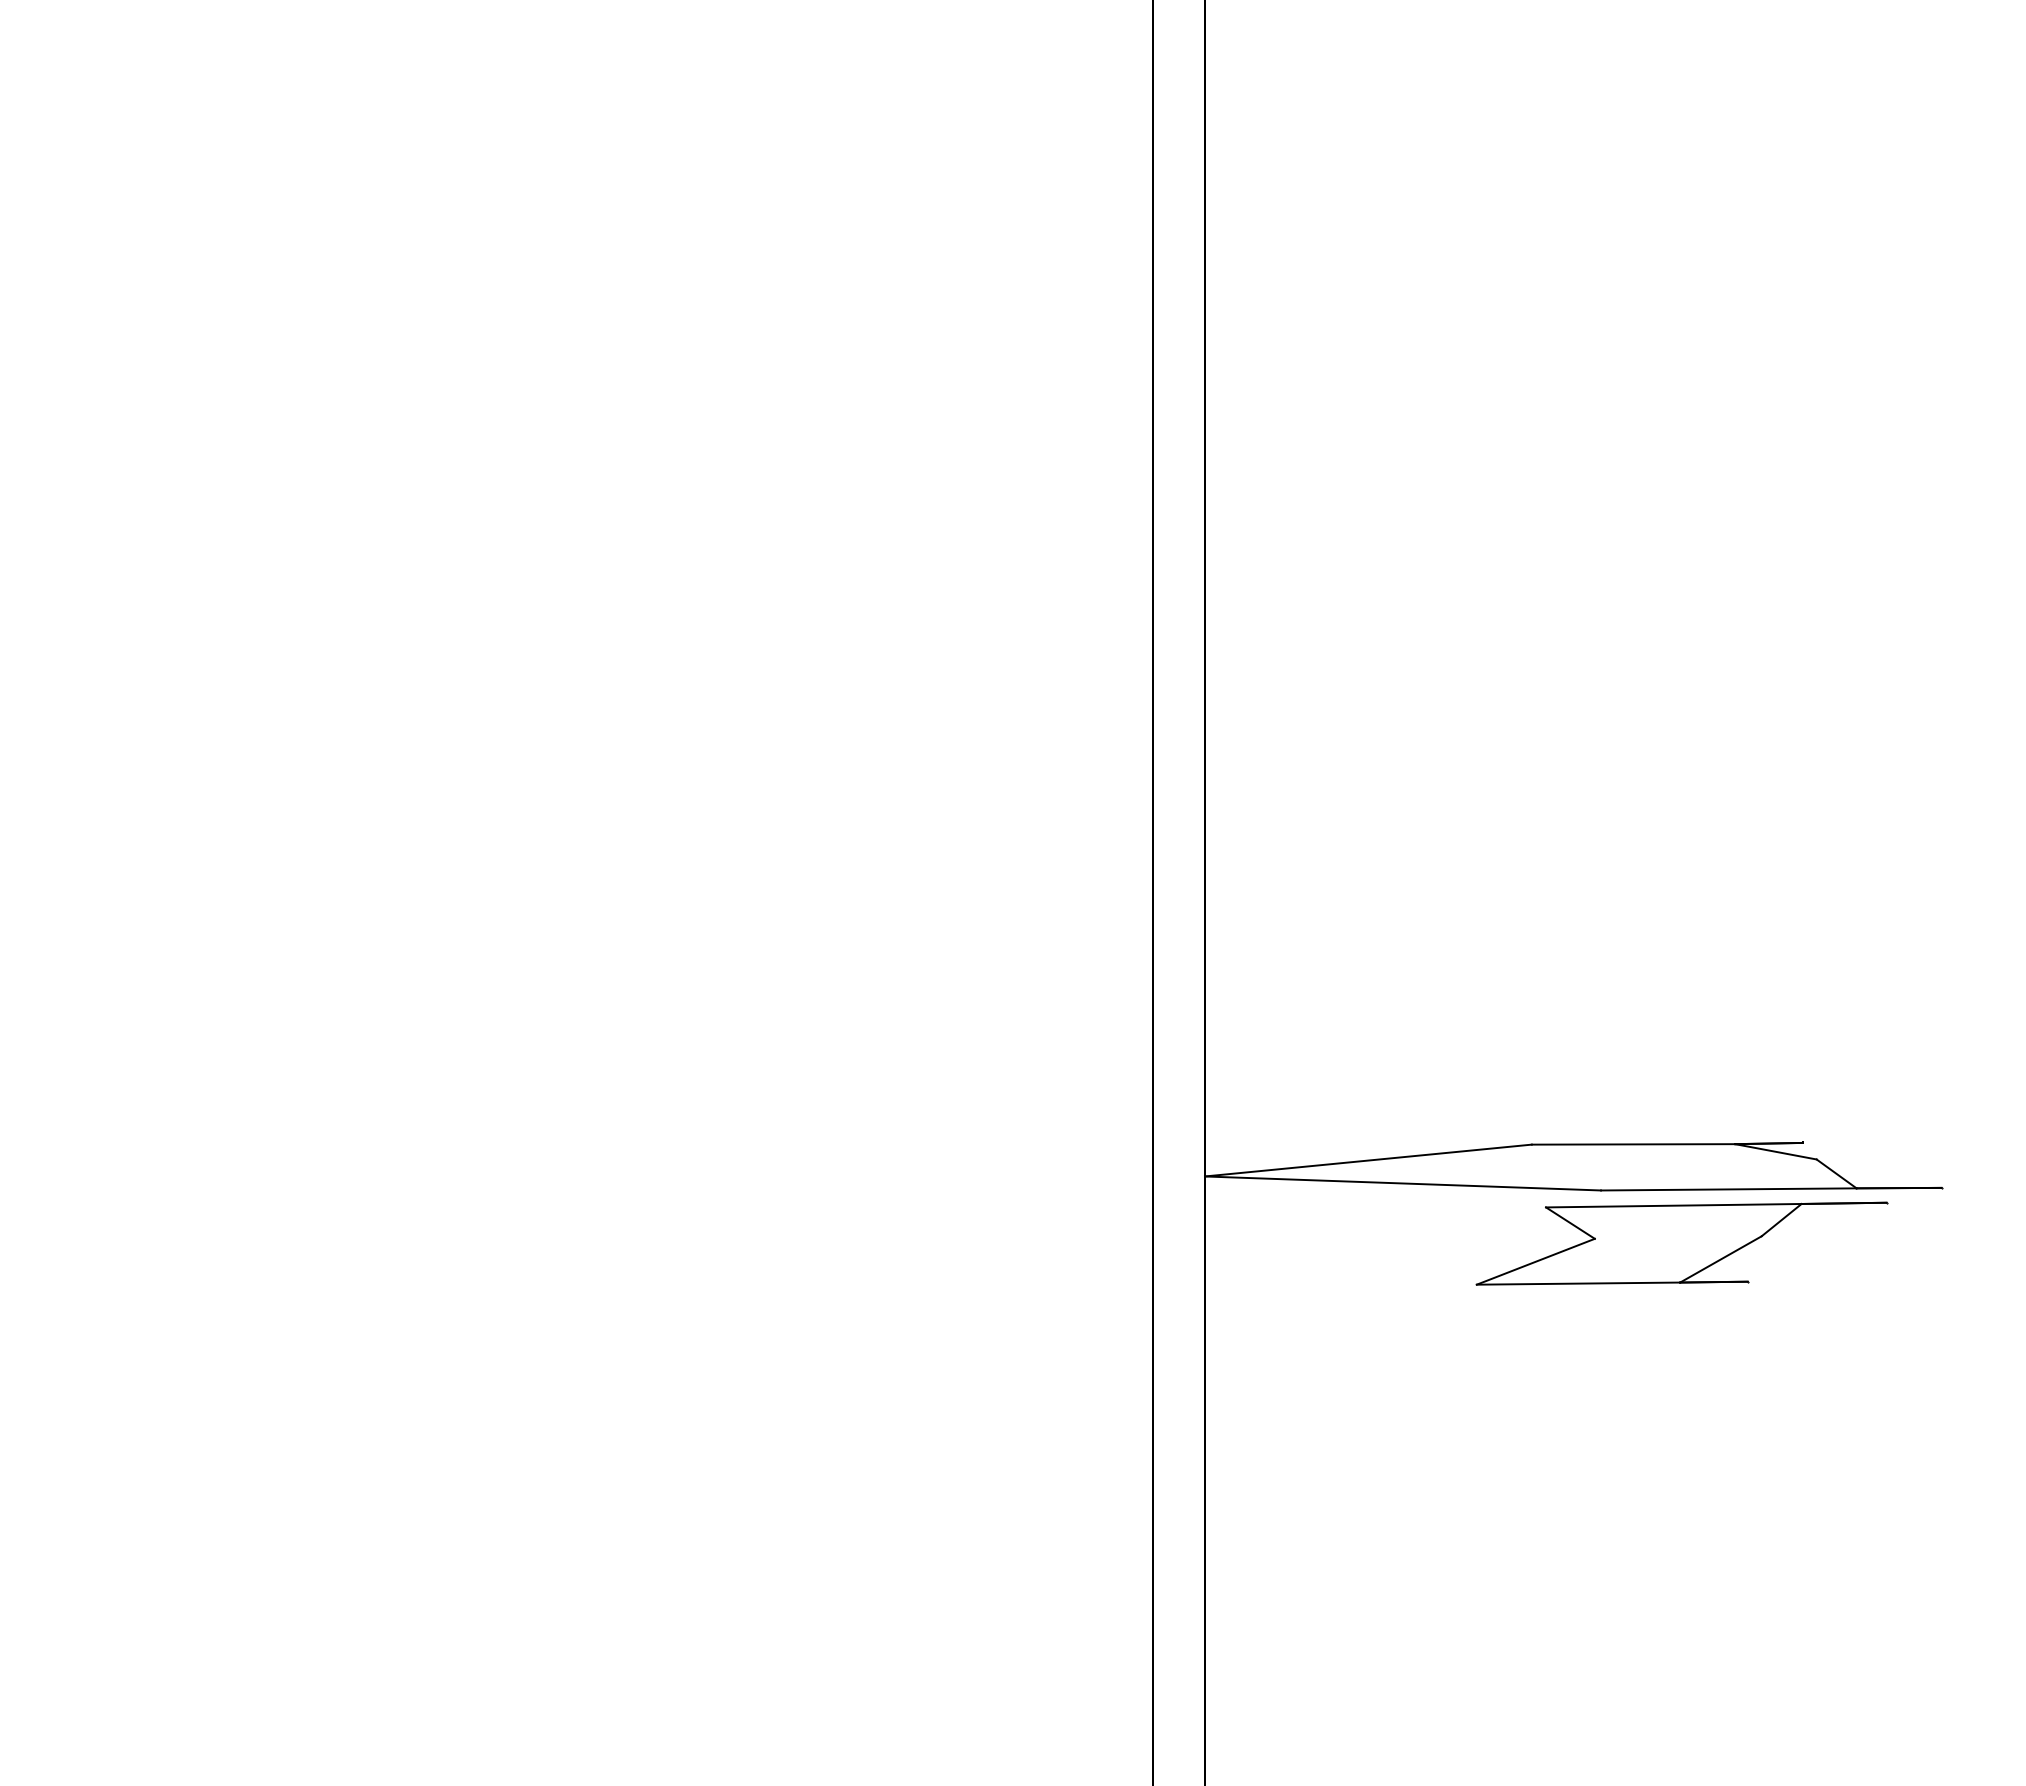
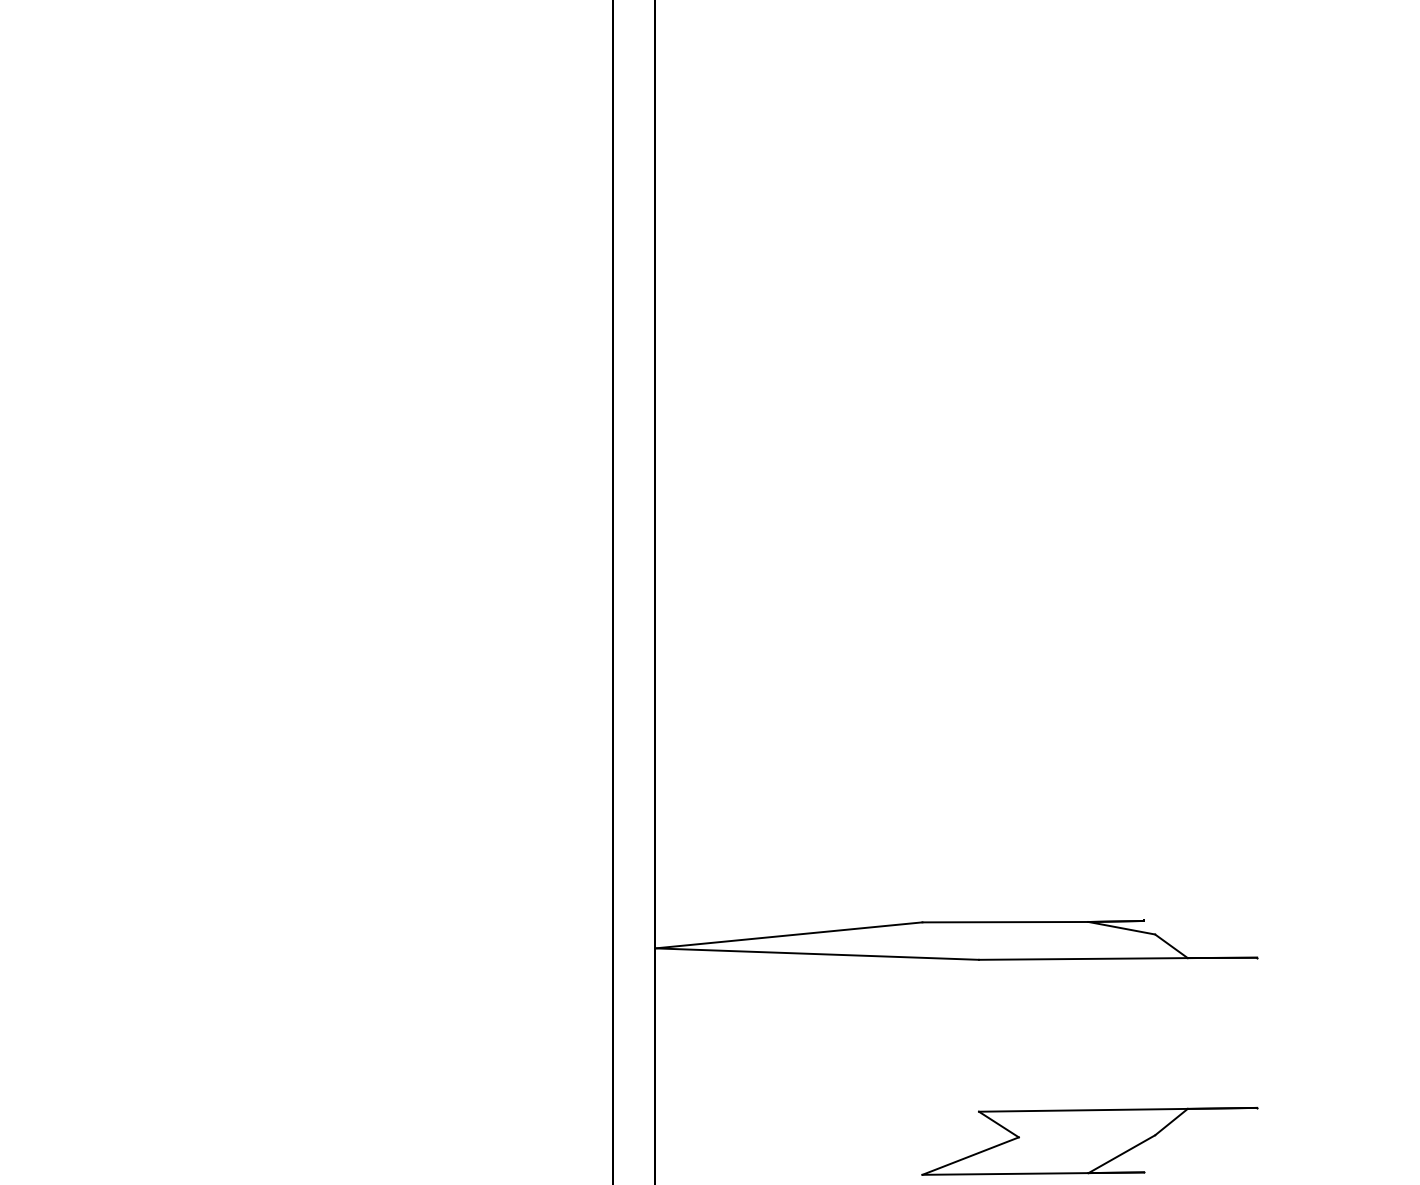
part: (1681, 1243) -> (1089, 1141), moved

